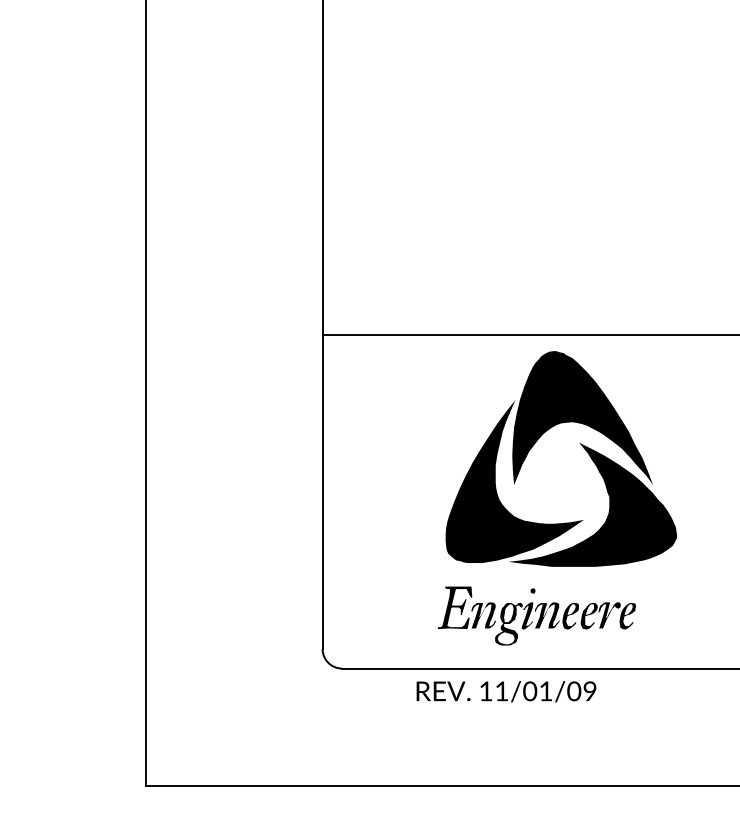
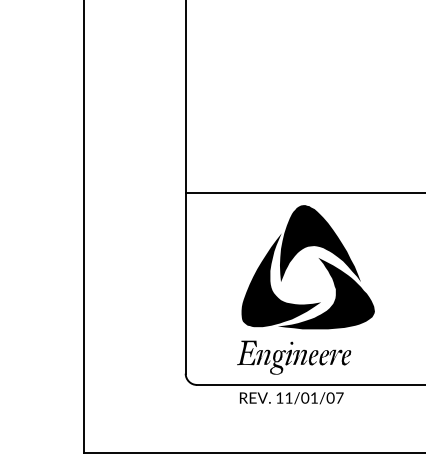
part: (556, 523) -> (305, 304), moved
text: (589, 690) -> (339, 397), 11/01/09 -> 11/01/07

